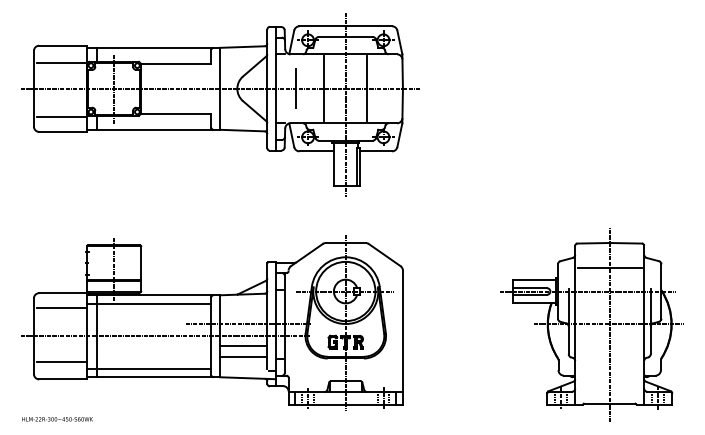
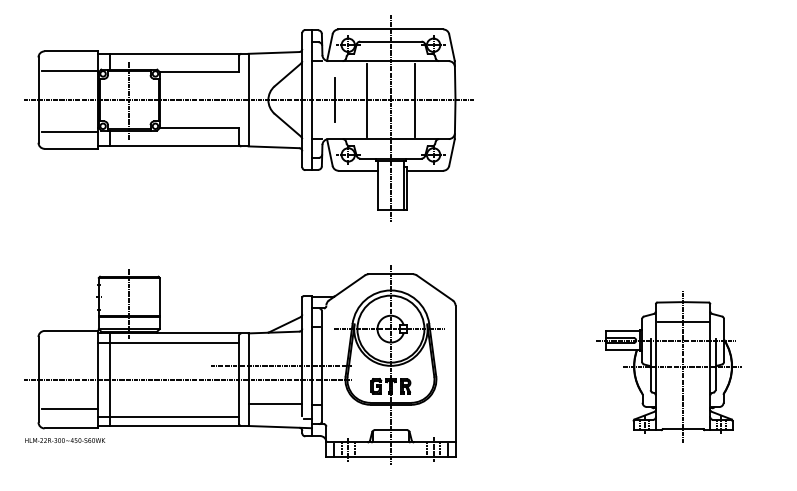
line: (61, 308) -> (69, 348), removed
part: (591, 324) -> (668, 366), size x0.7
line: (243, 346) -> (275, 391), removed
text: (57, 419) -> (65, 440), moved

